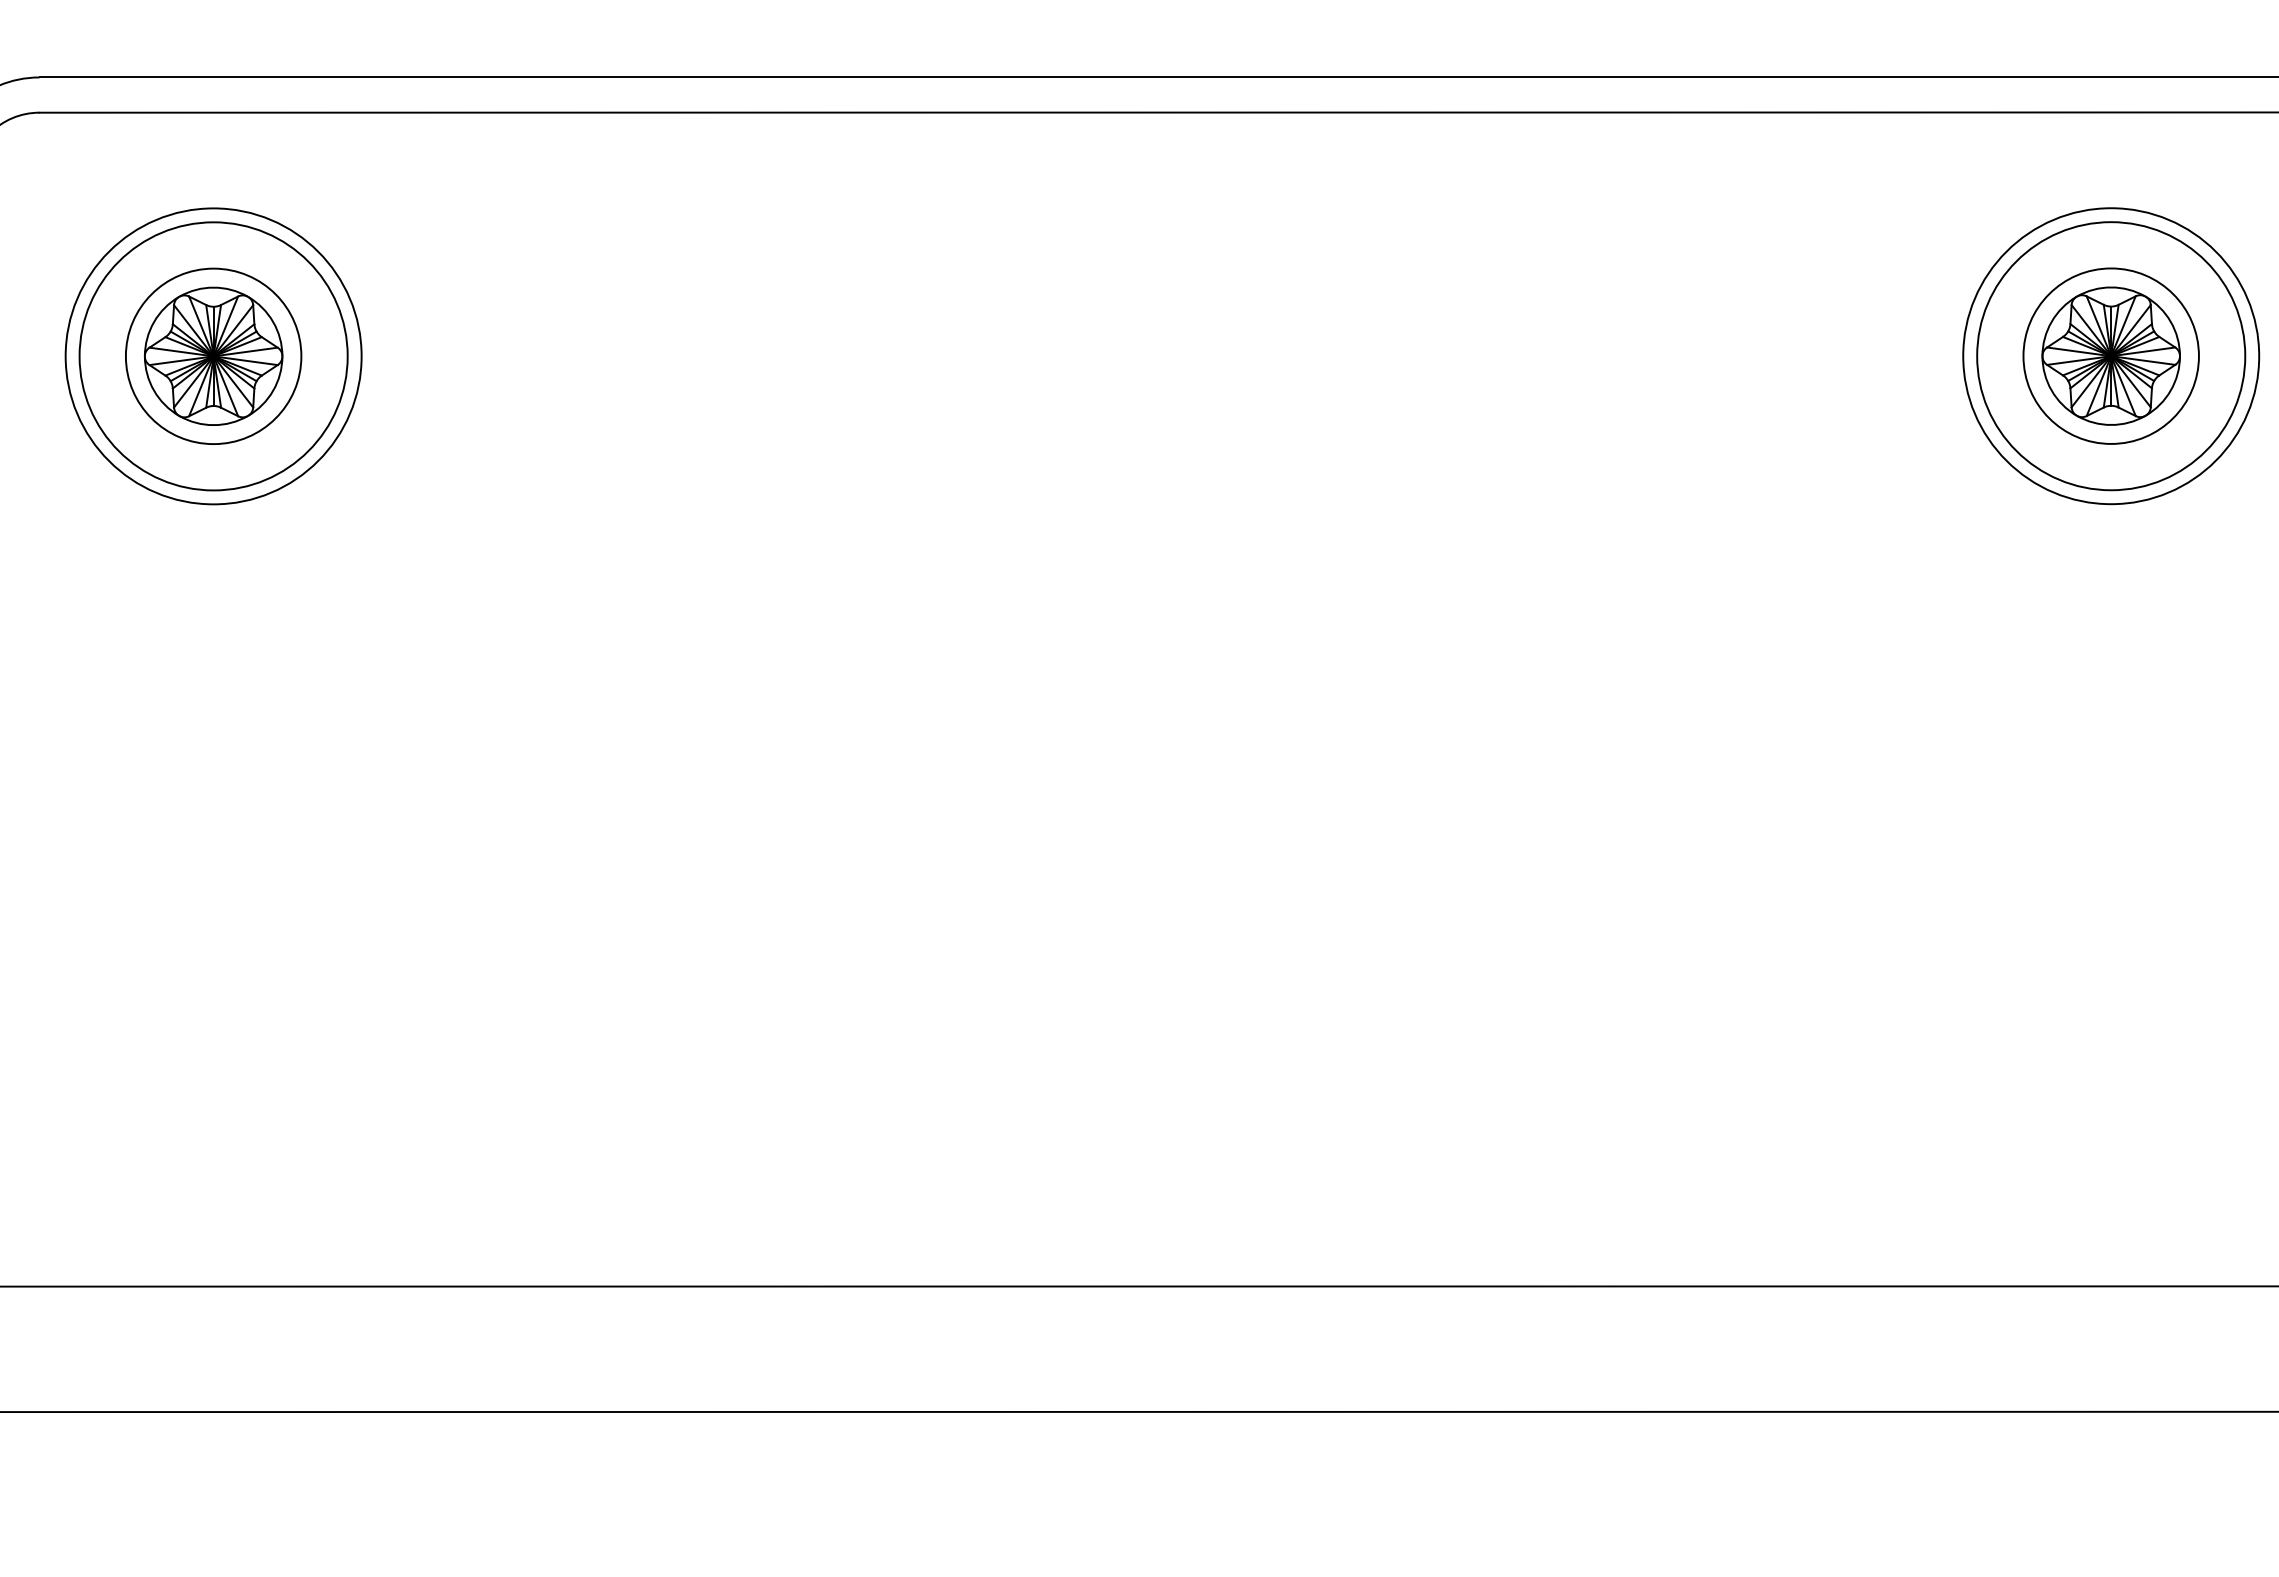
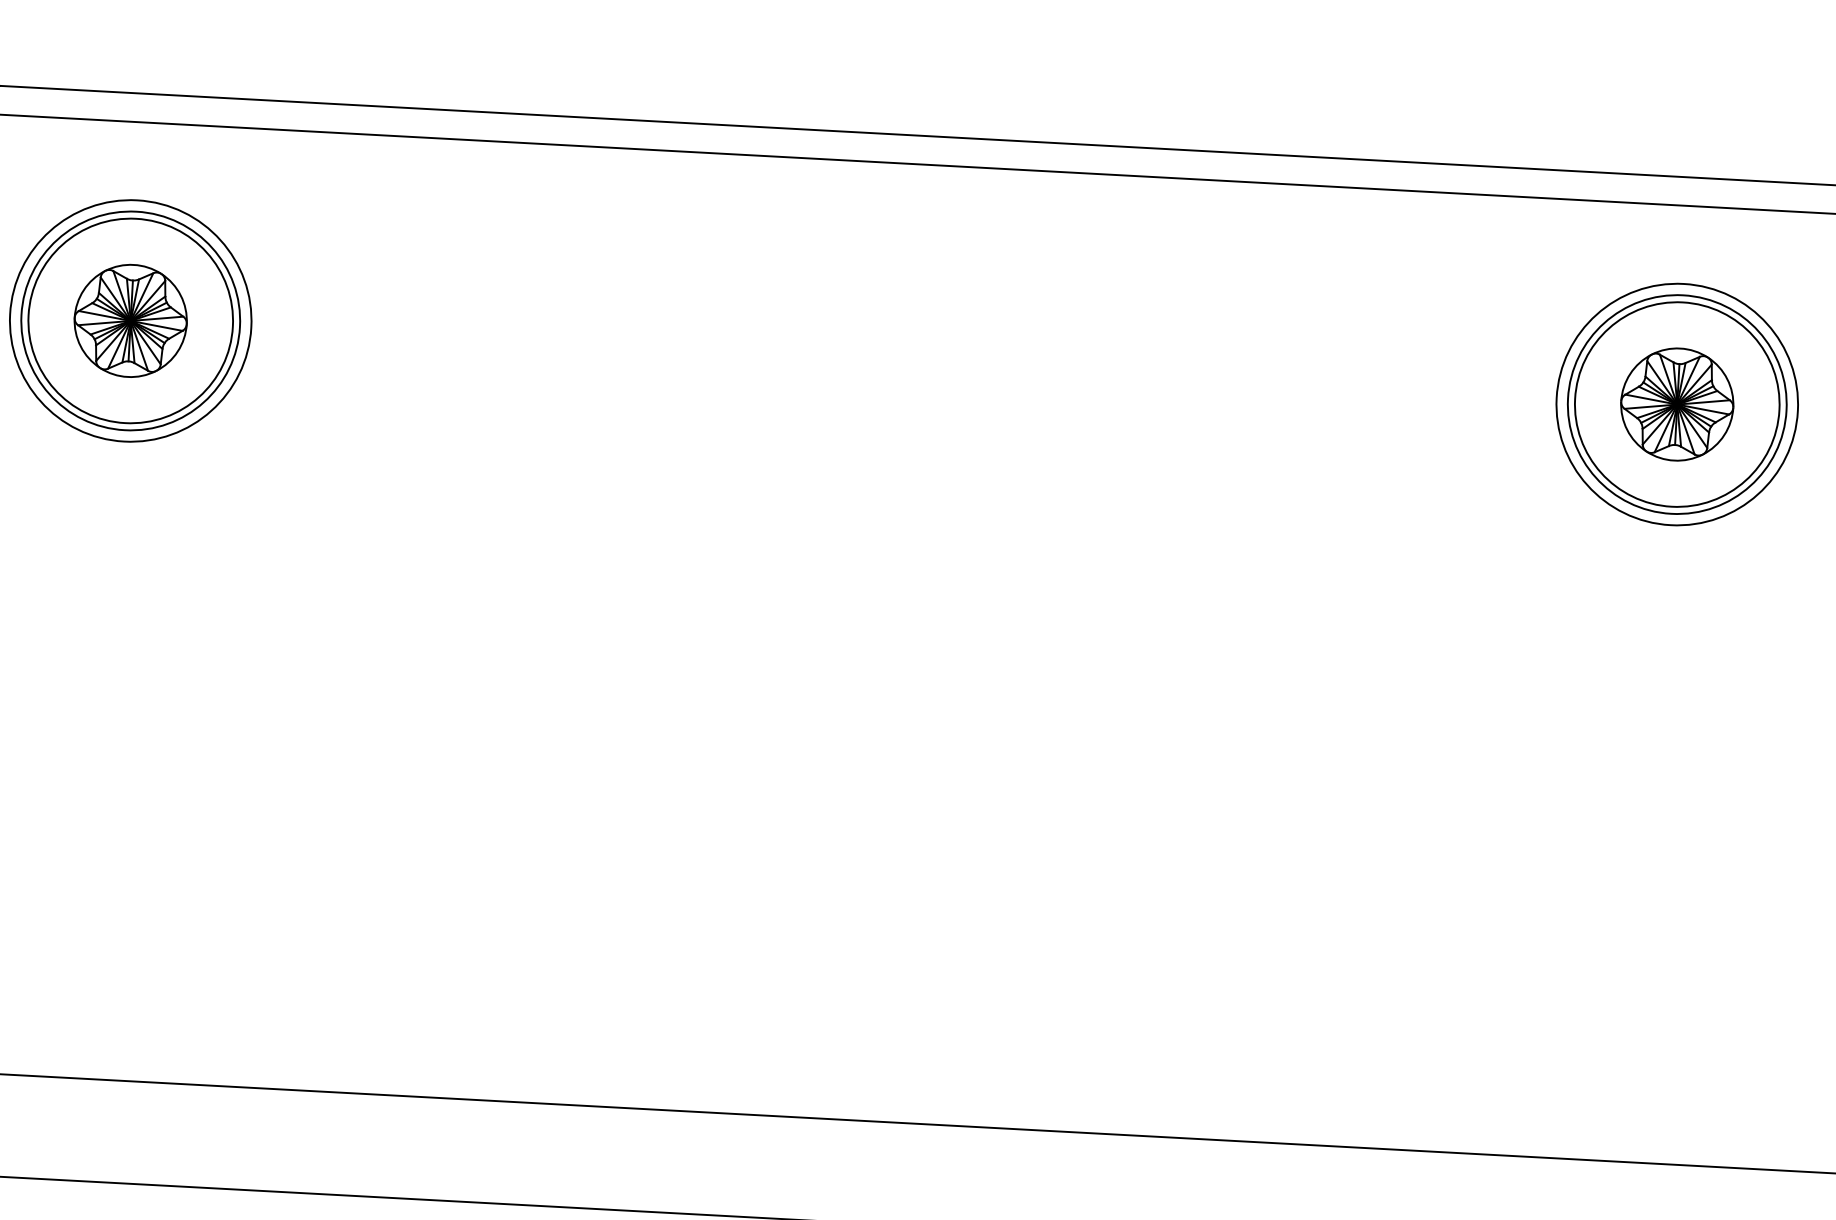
circle: (2110, 355) -> (1676, 403), size x1.43
circle: (213, 356) -> (130, 321), size x1.43

